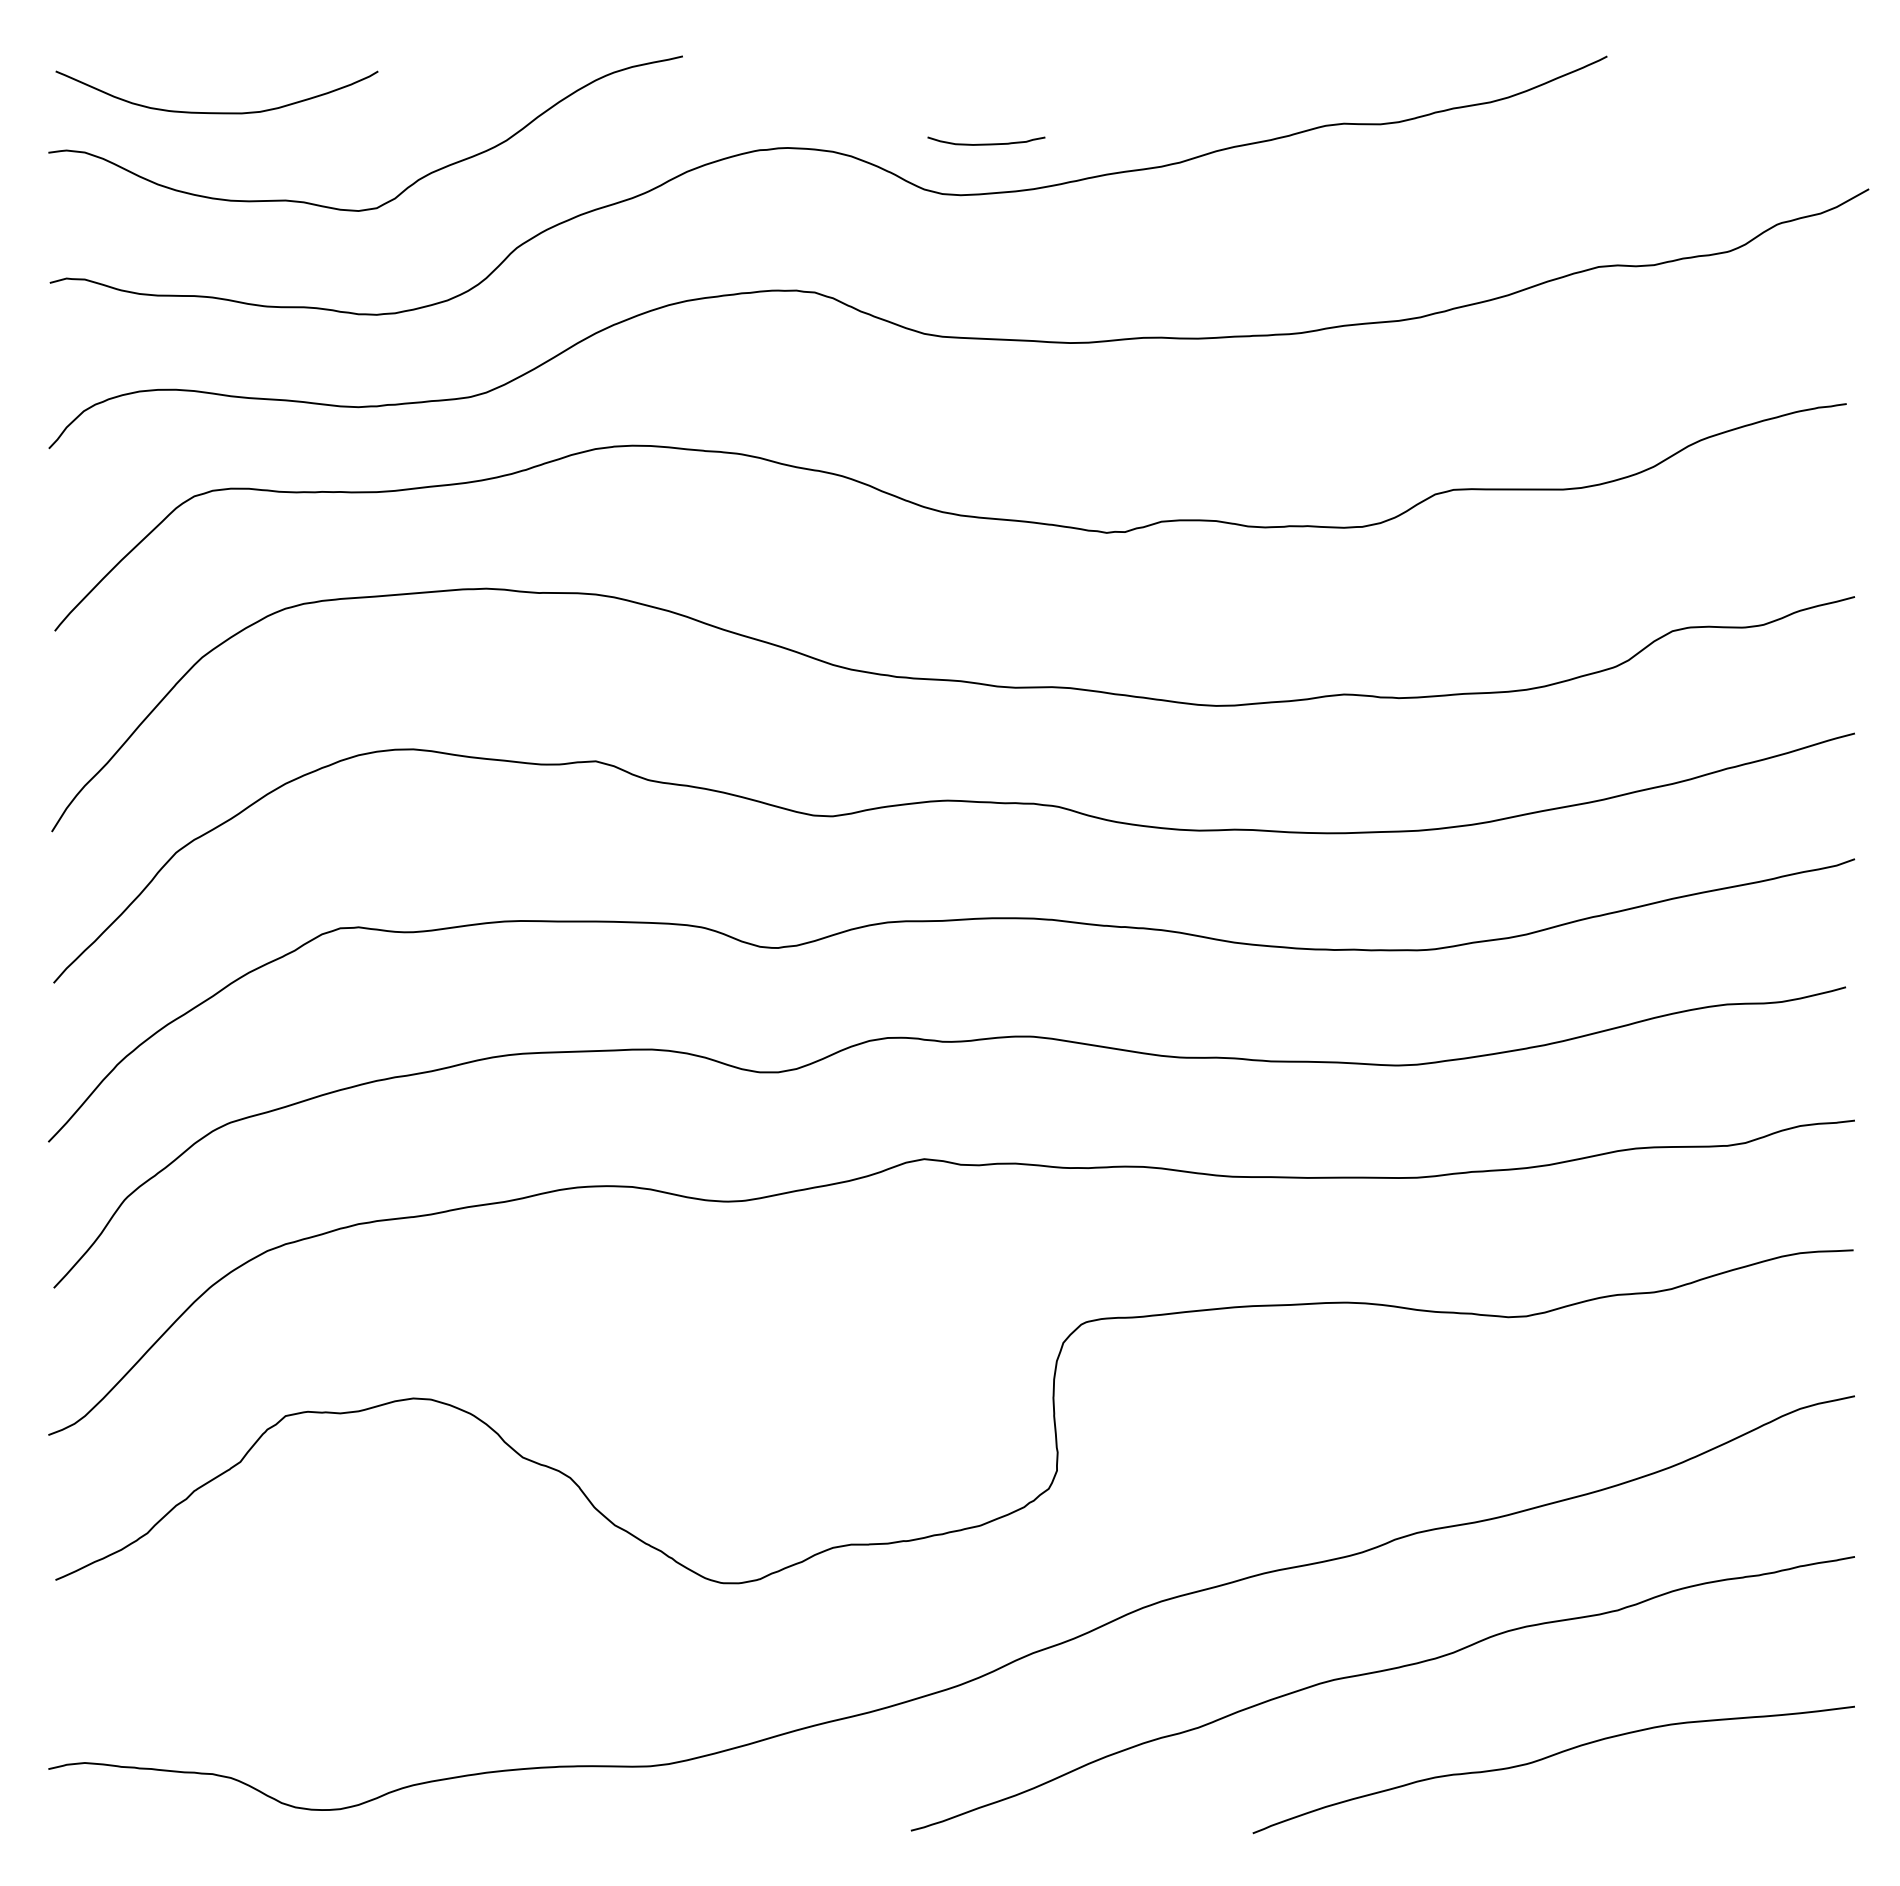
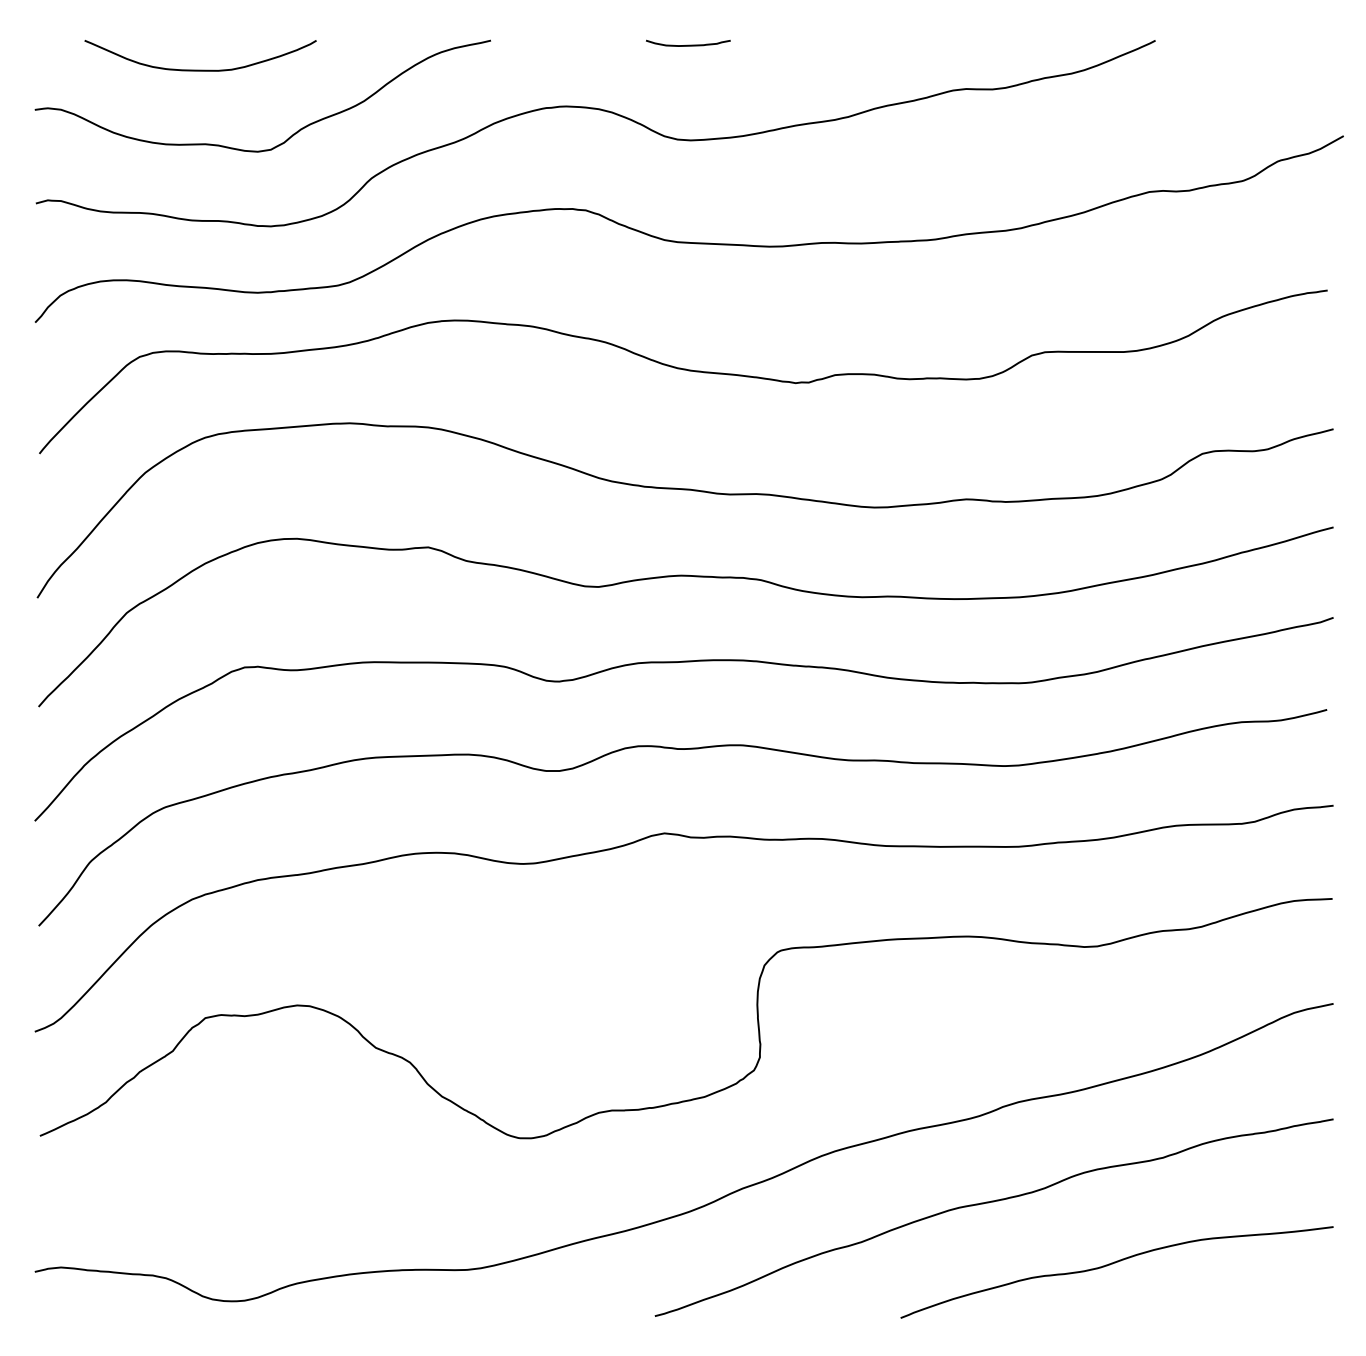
curve: (216, 112) -> (200, 70), moved
curve: (986, 143) -> (688, 45), moved

